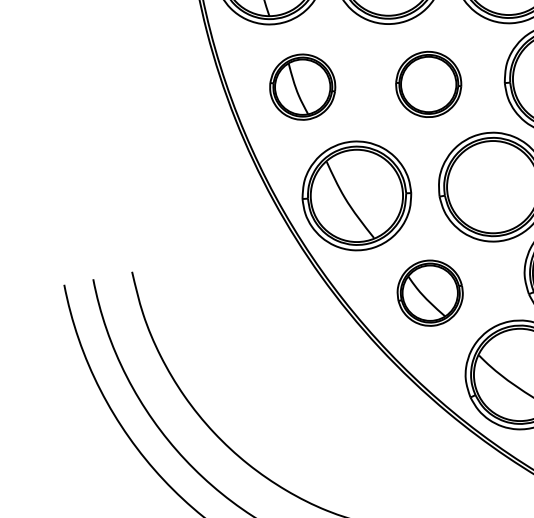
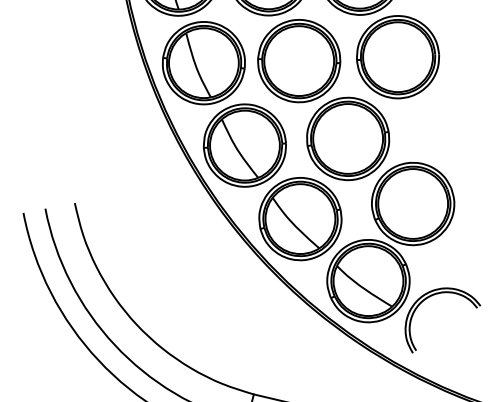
part: (428, 84) -> (299, 61), size x1.67
part: (302, 87) -> (203, 63), size x1.67
part: (430, 293) -> (300, 219), size x1.67

